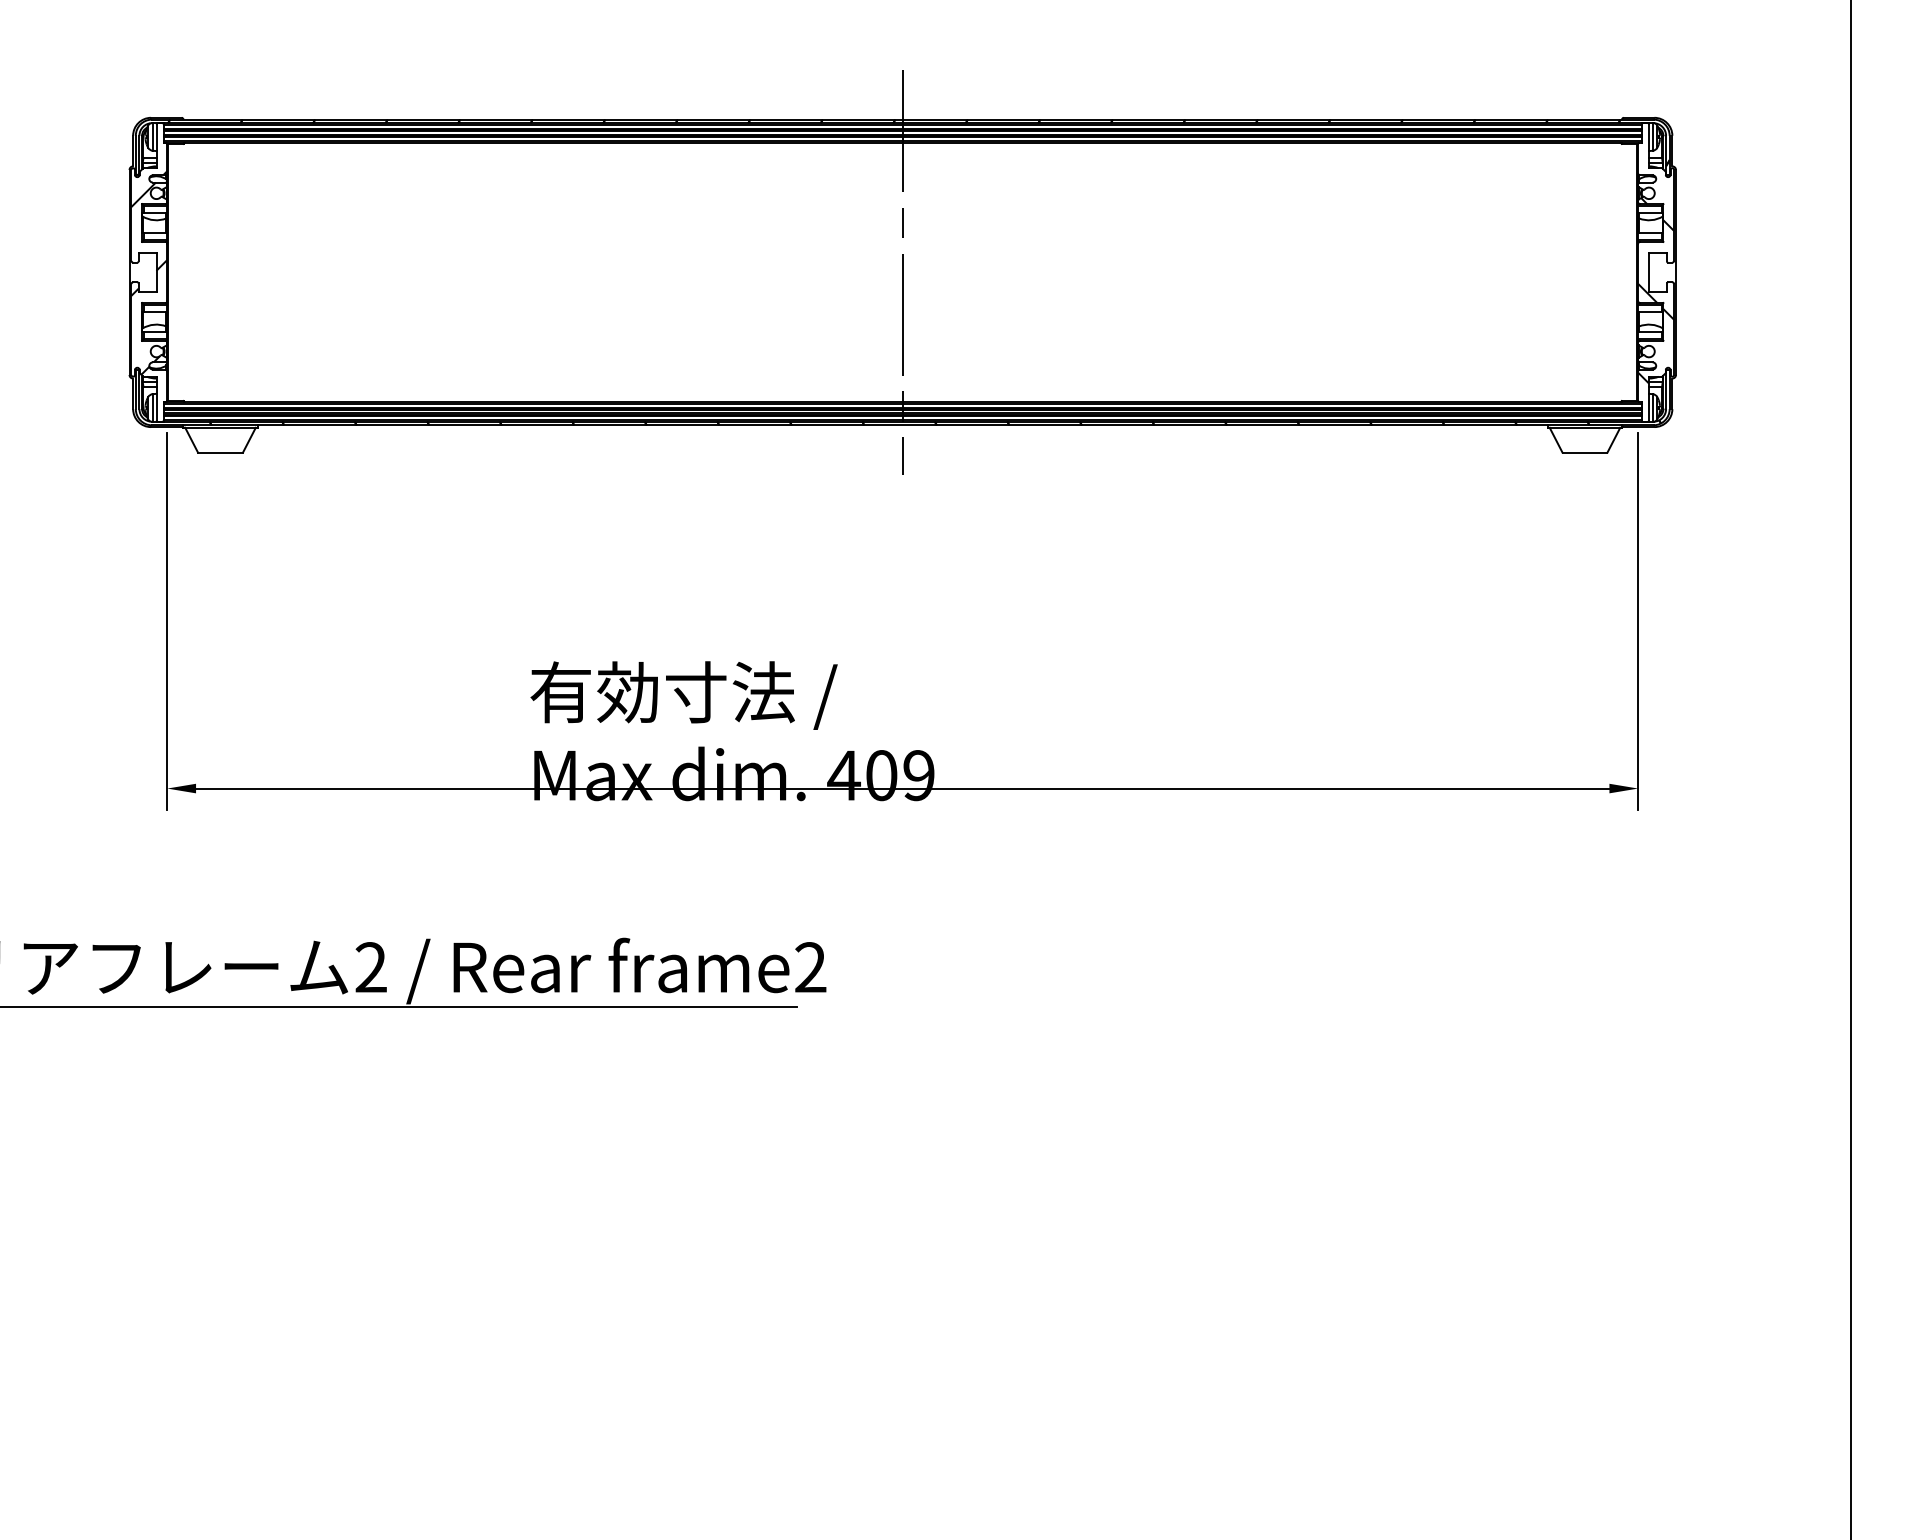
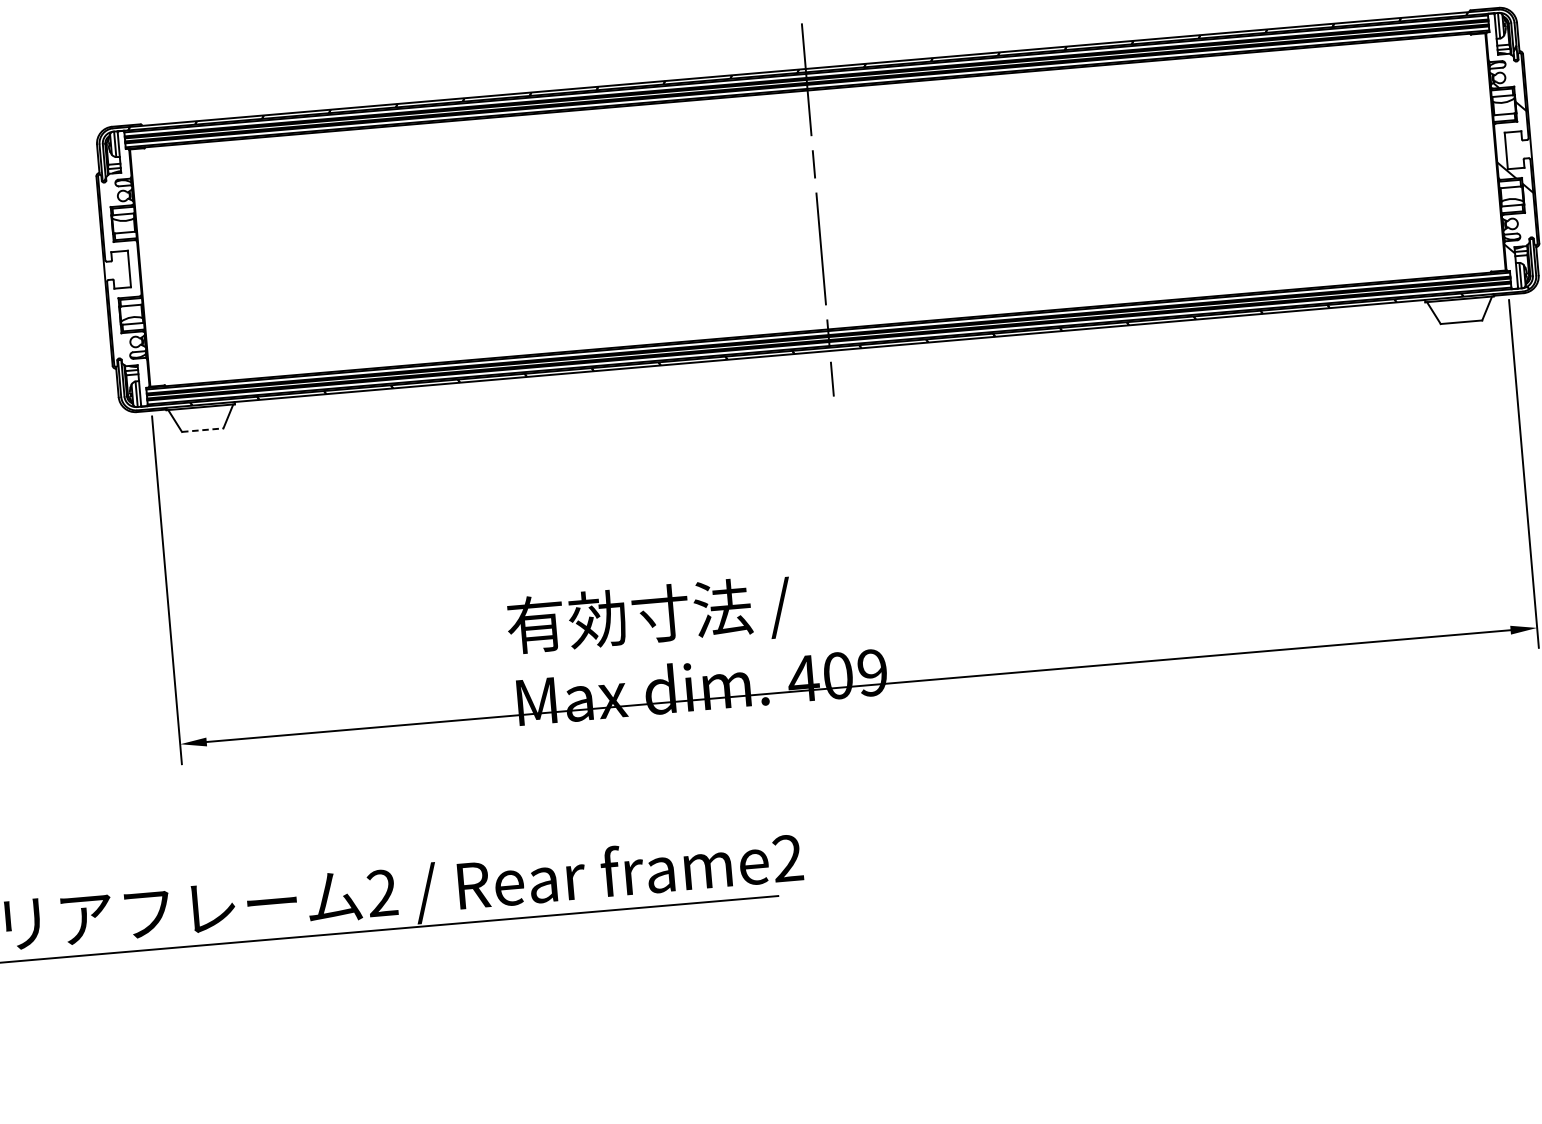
hatch: (149, 272) -> (122, 269), removed
line: (221, 452) -> (203, 429), solid -> dashed

